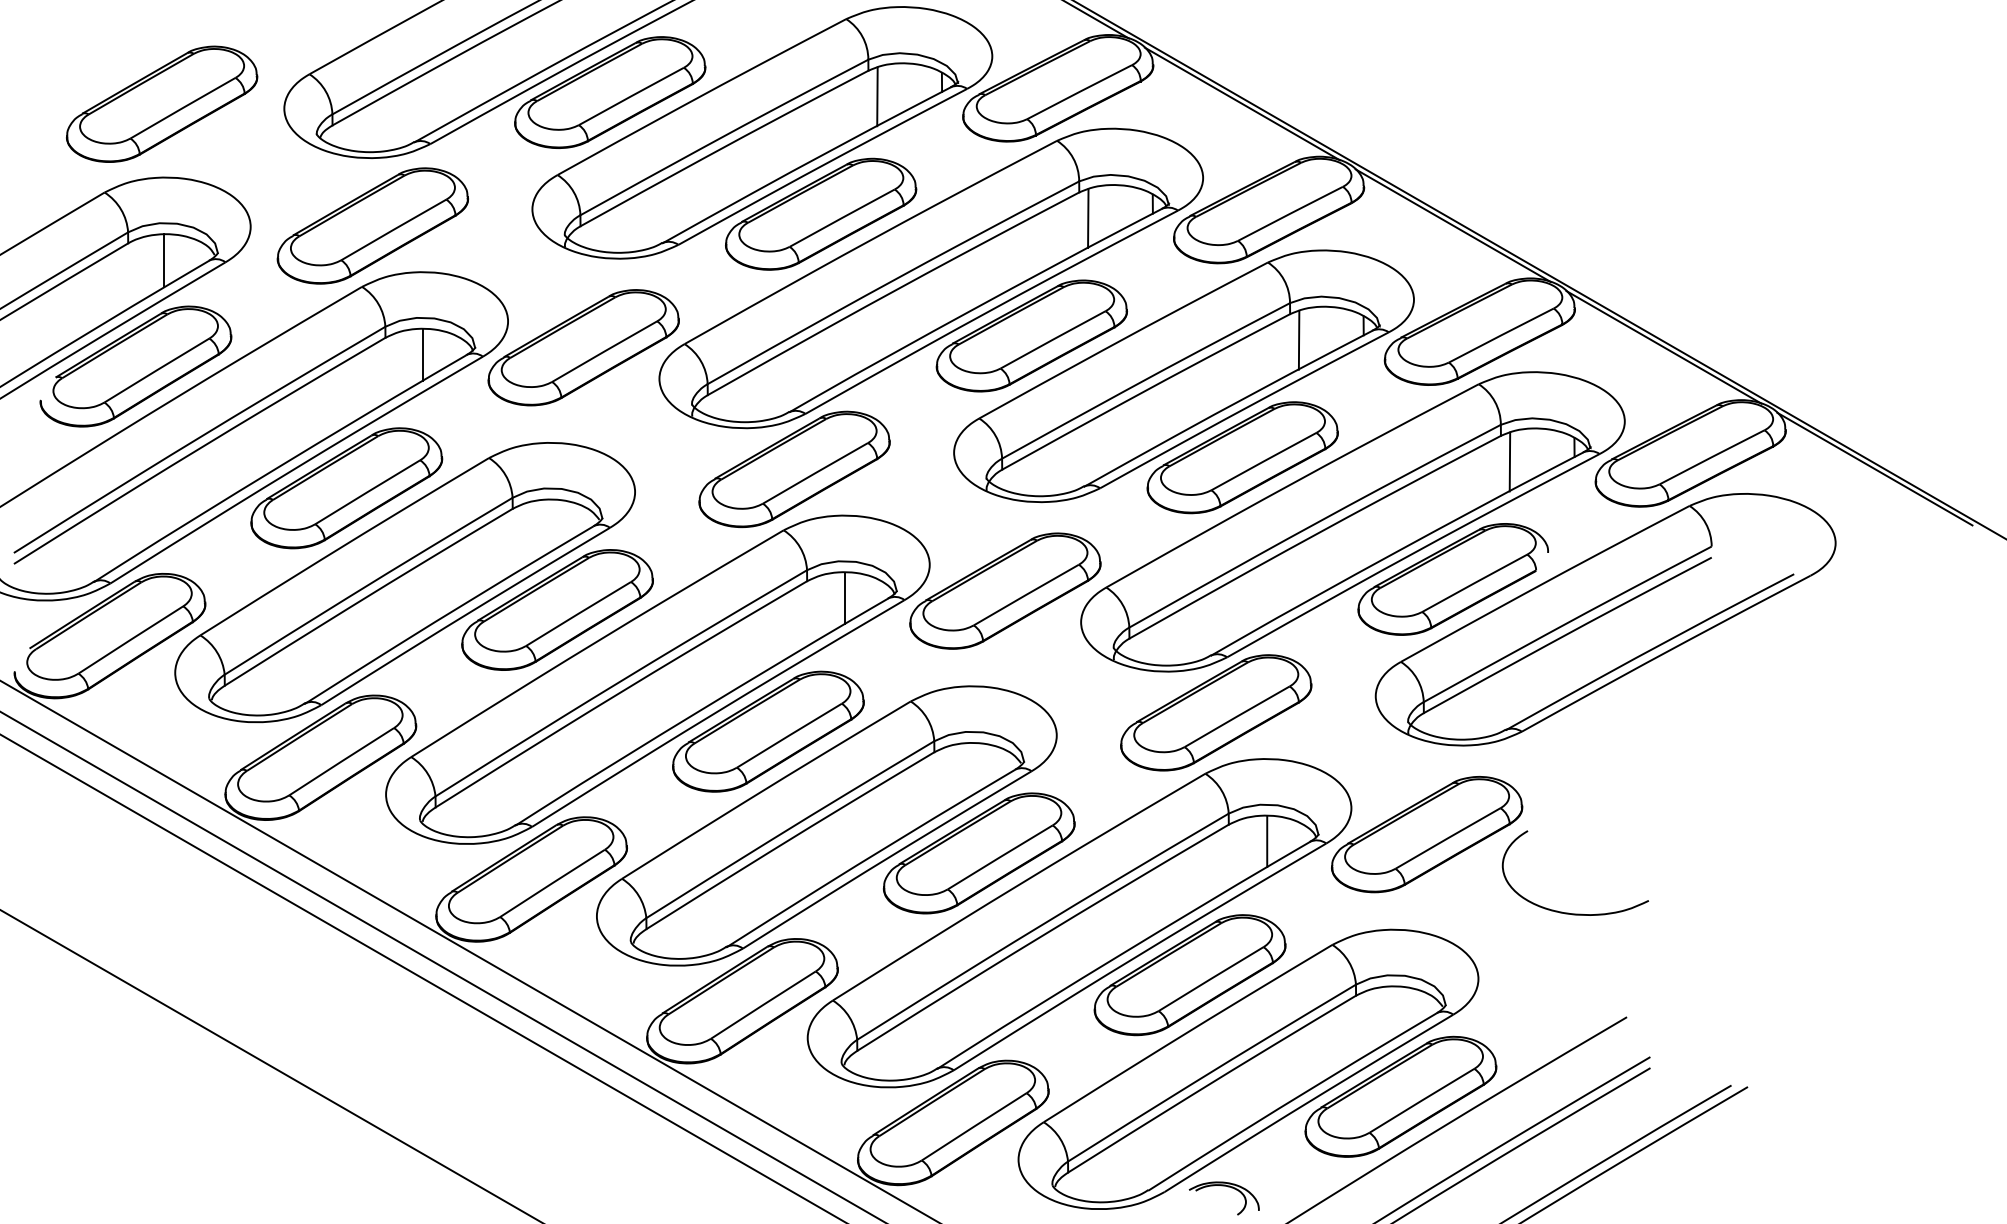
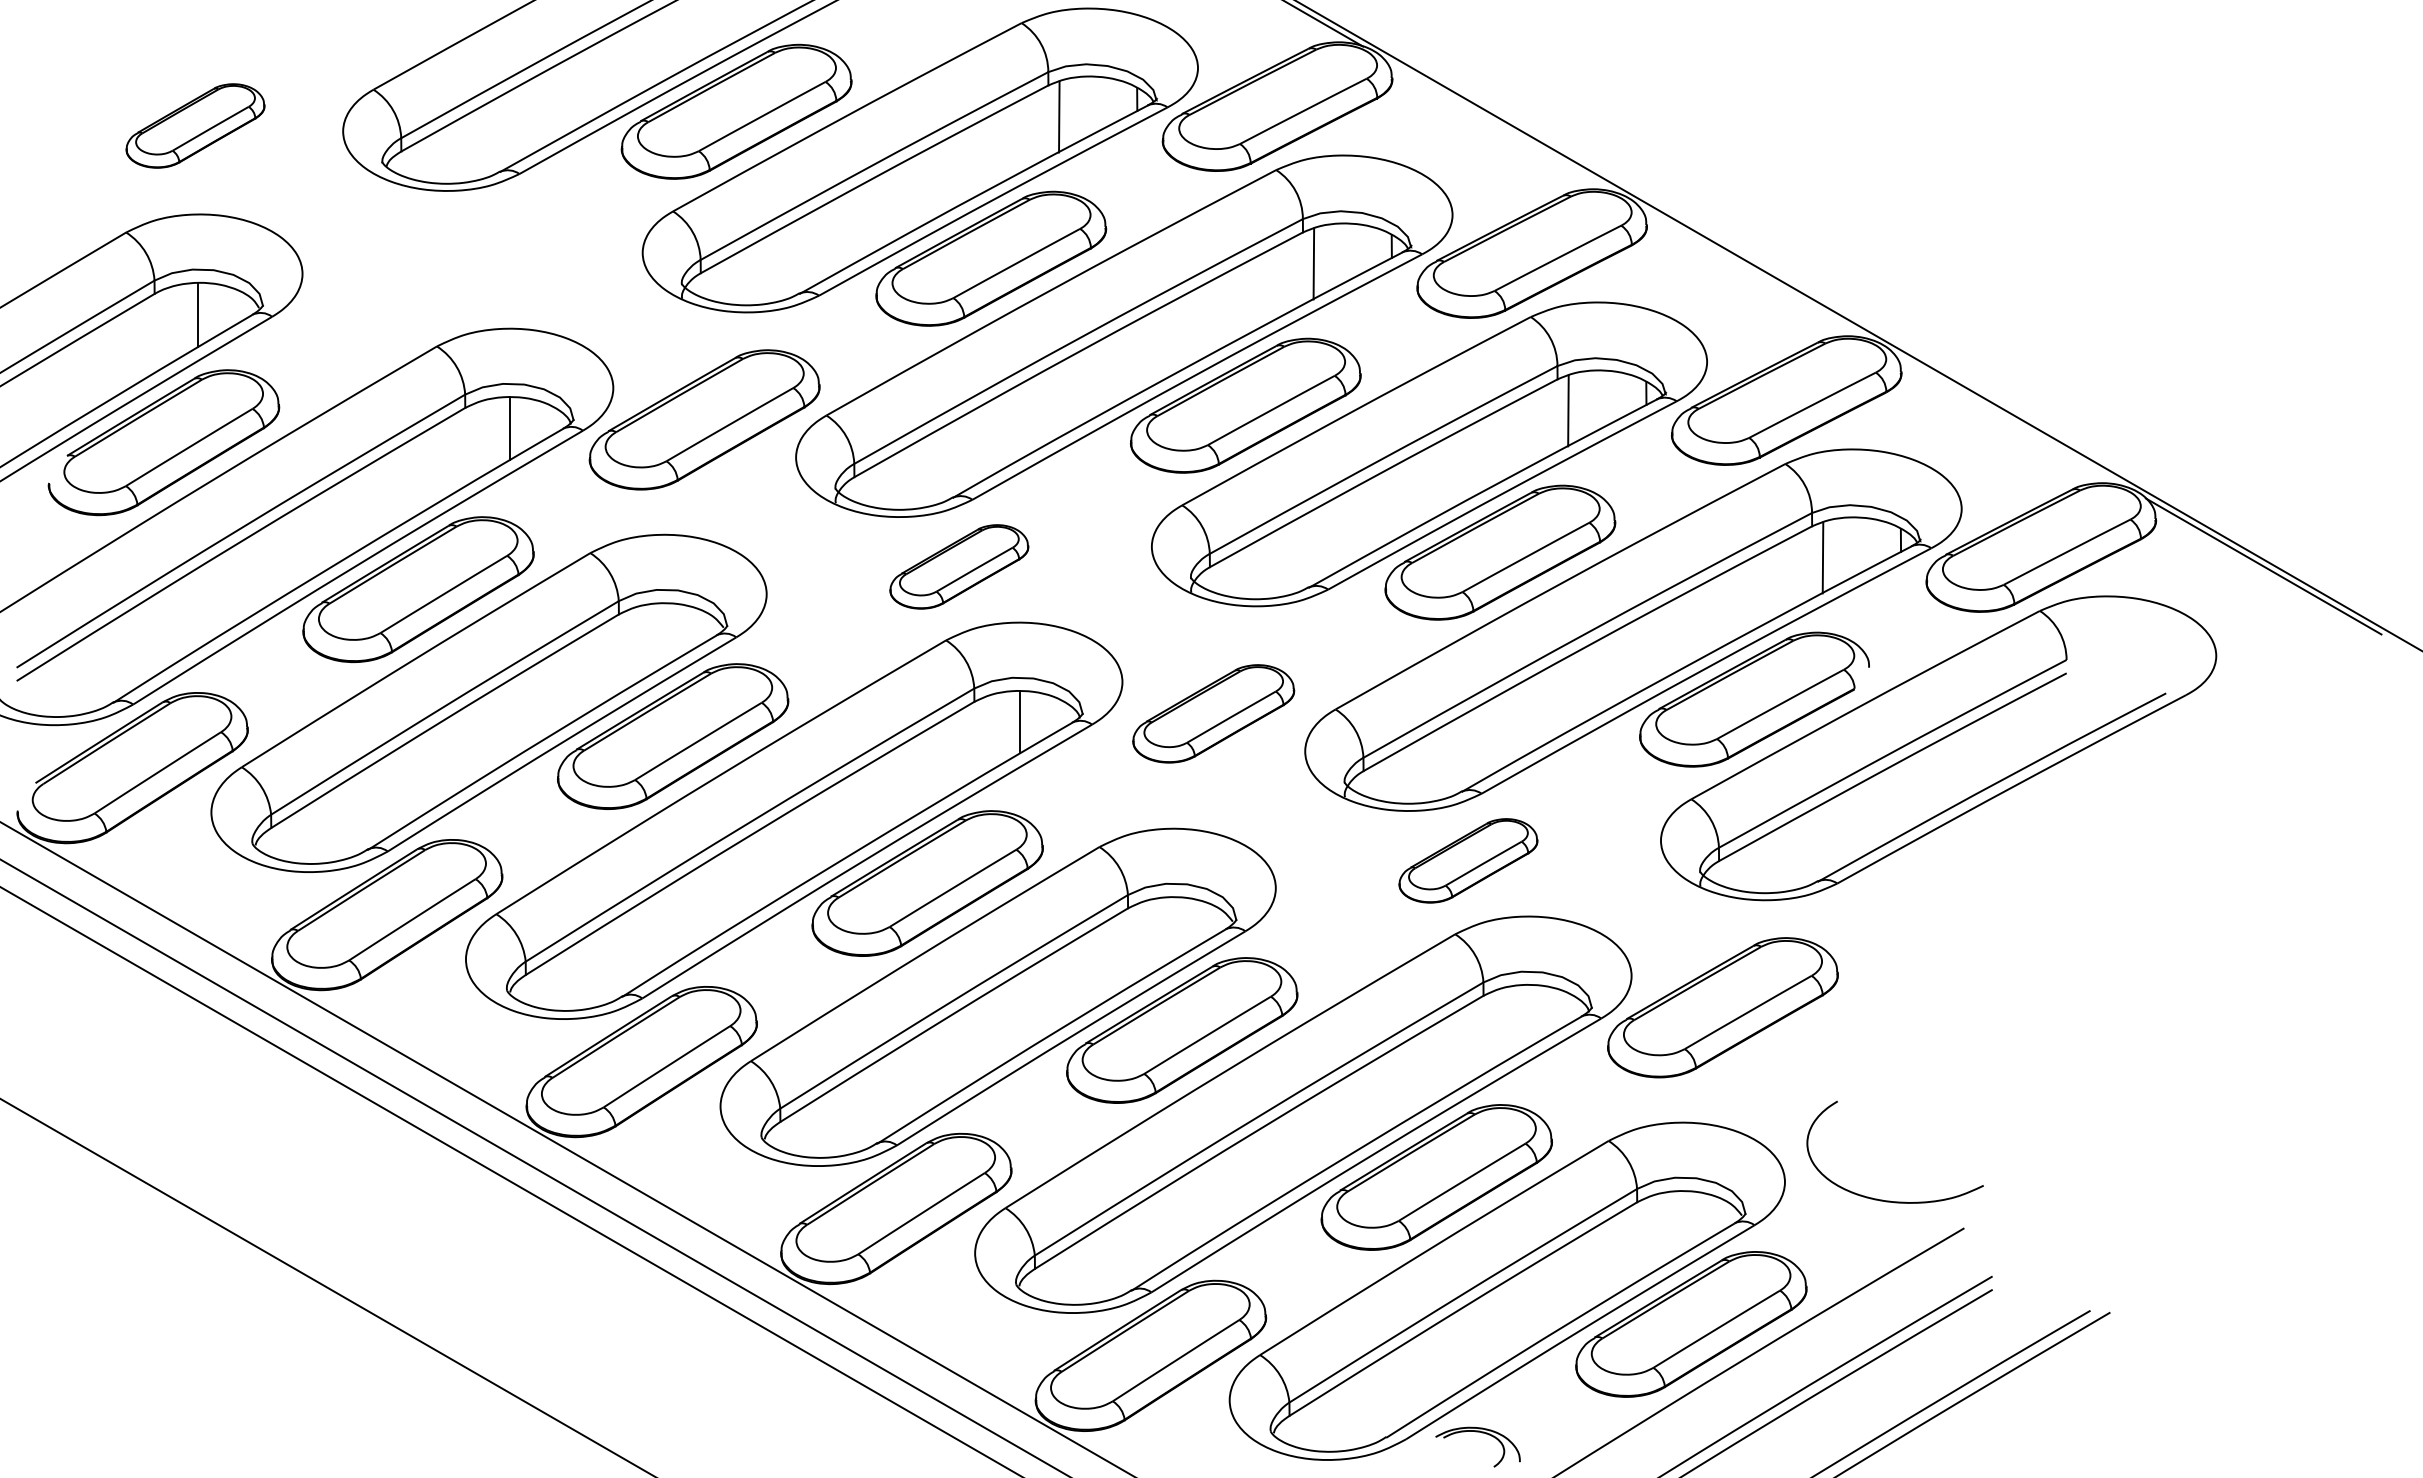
part: (162, 103) -> (195, 125), size x0.6
line: (1242, 103) -> (1499, 125), removed
part: (372, 225) -> (449, 272), removed
line: (1453, 225) -> (1754, 272), removed
line: (1663, 347) -> (2008, 419), removed
part: (794, 469) -> (959, 566), size x0.6
part: (1005, 590) -> (1213, 713), size x0.7
part: (1216, 712) -> (1468, 860), size x0.6
line: (1266, 840) -> (1529, 1015), removed
curve: (1571, 913) -> (1890, 1200), moved

